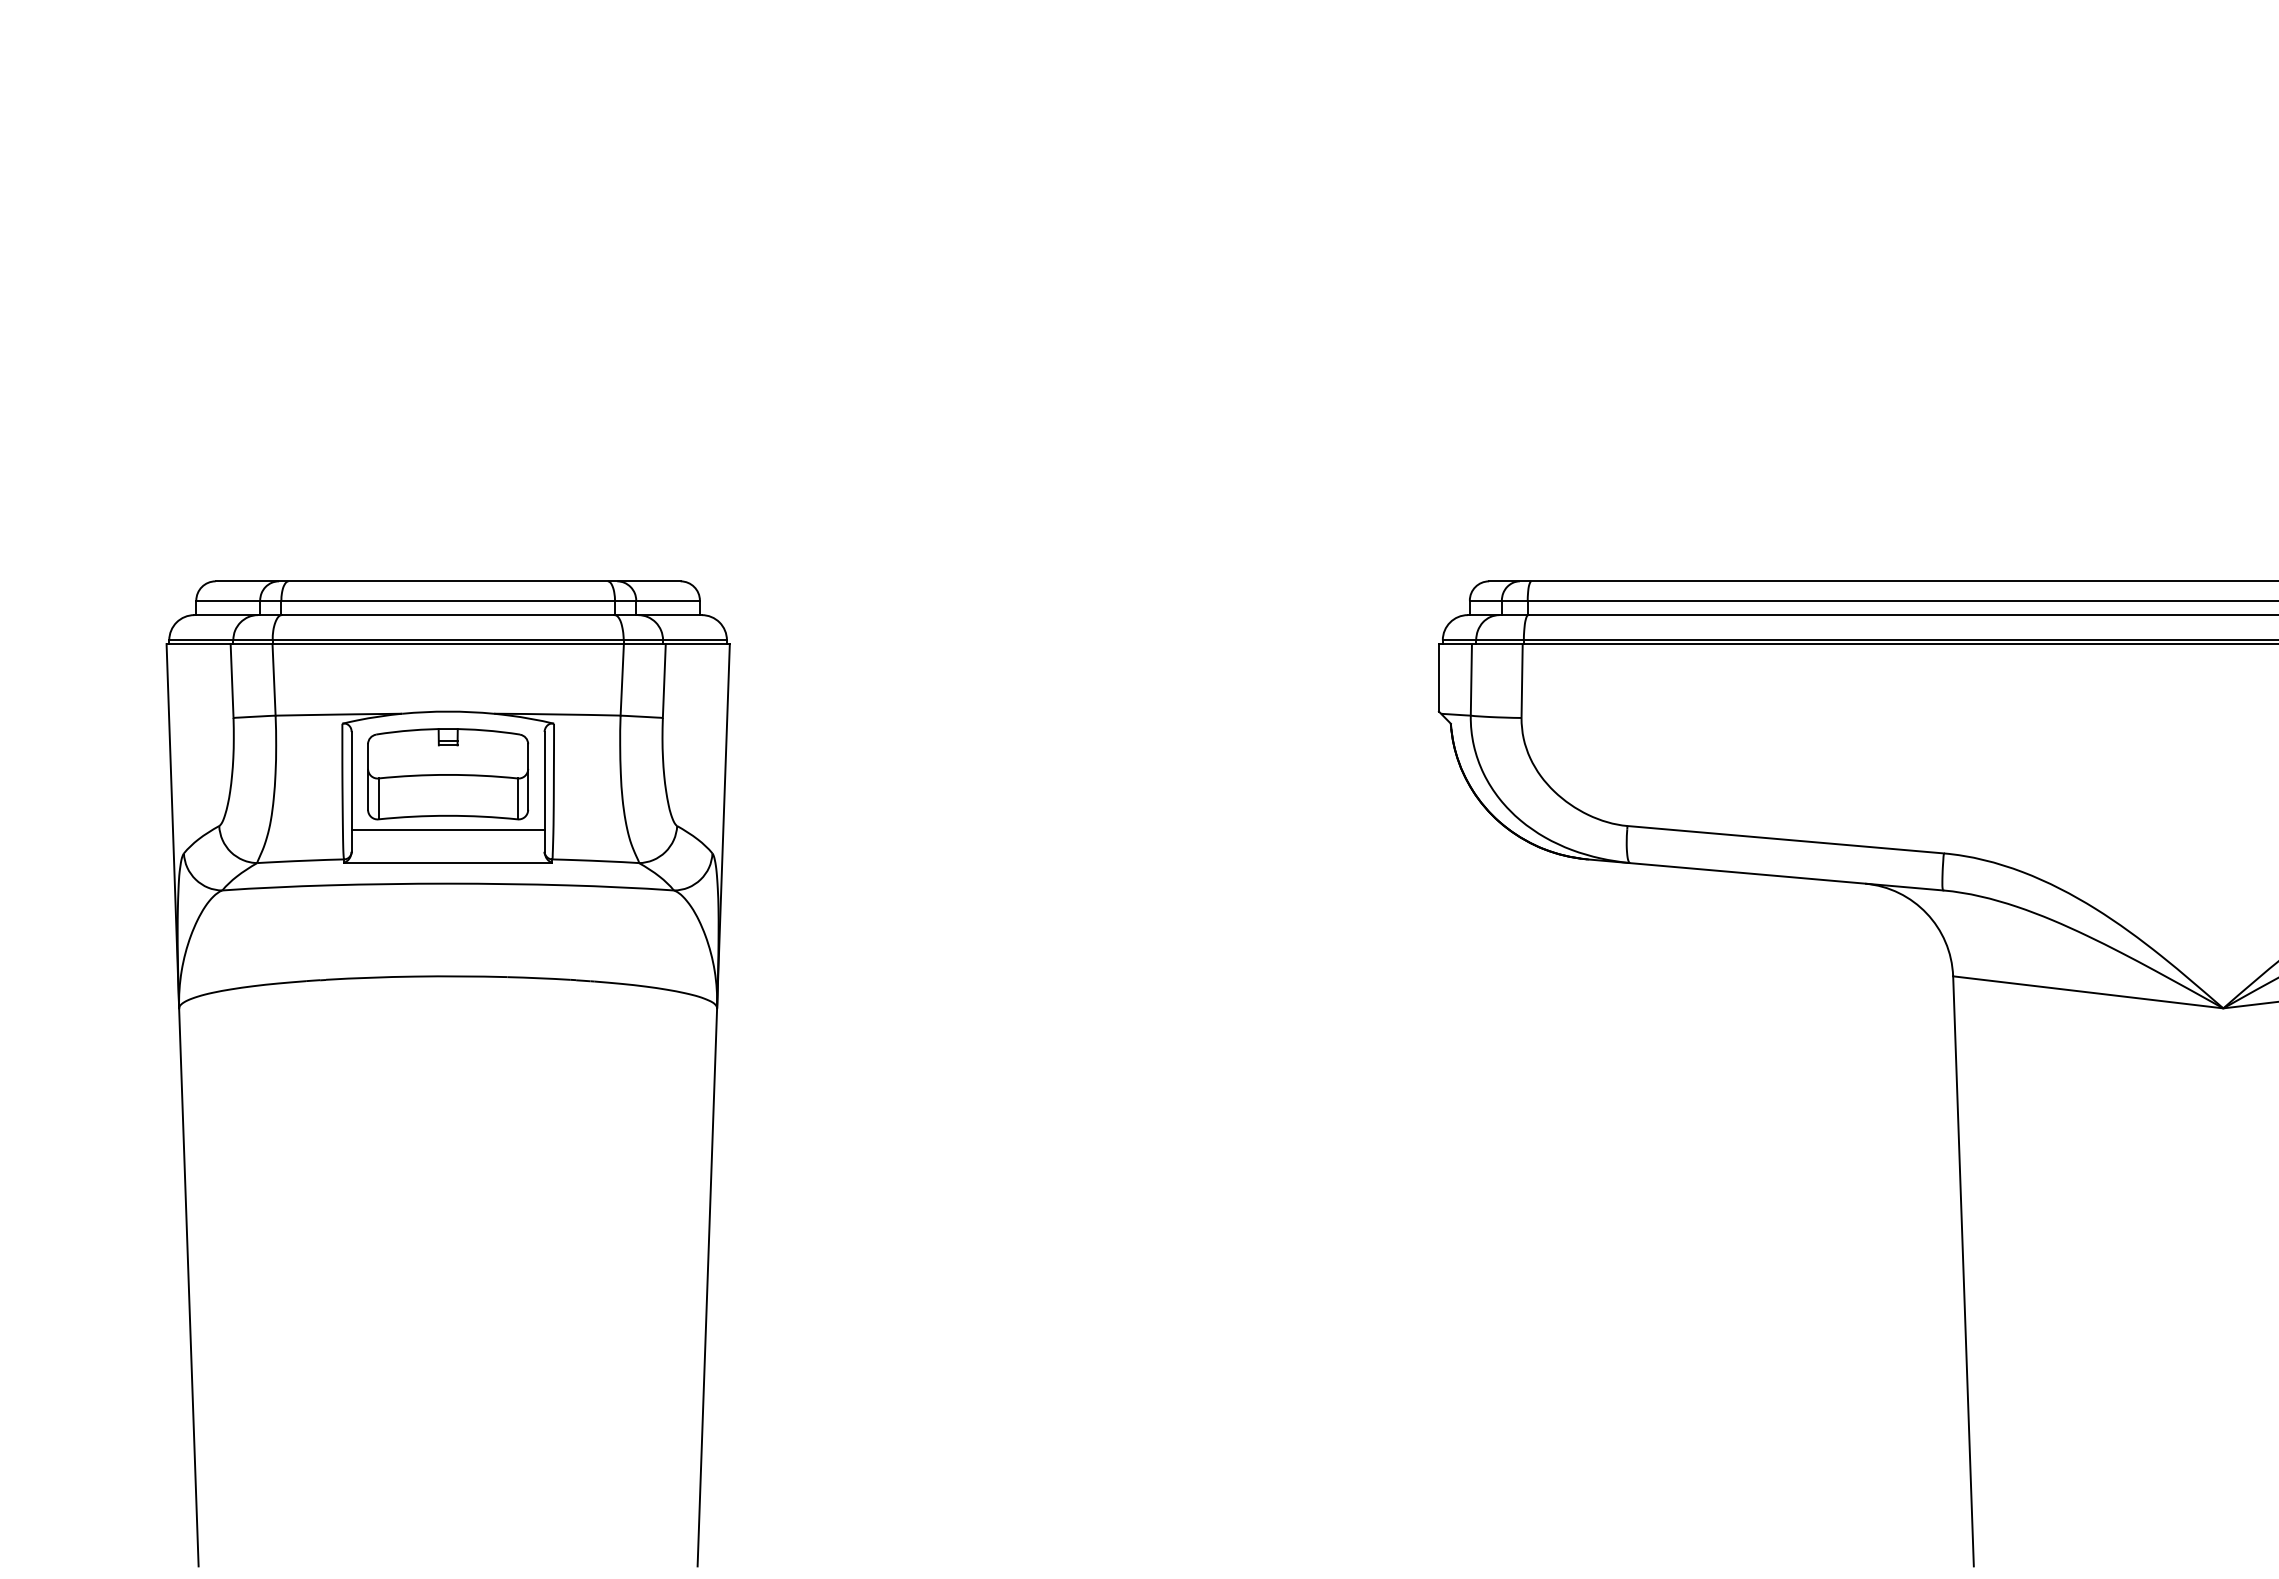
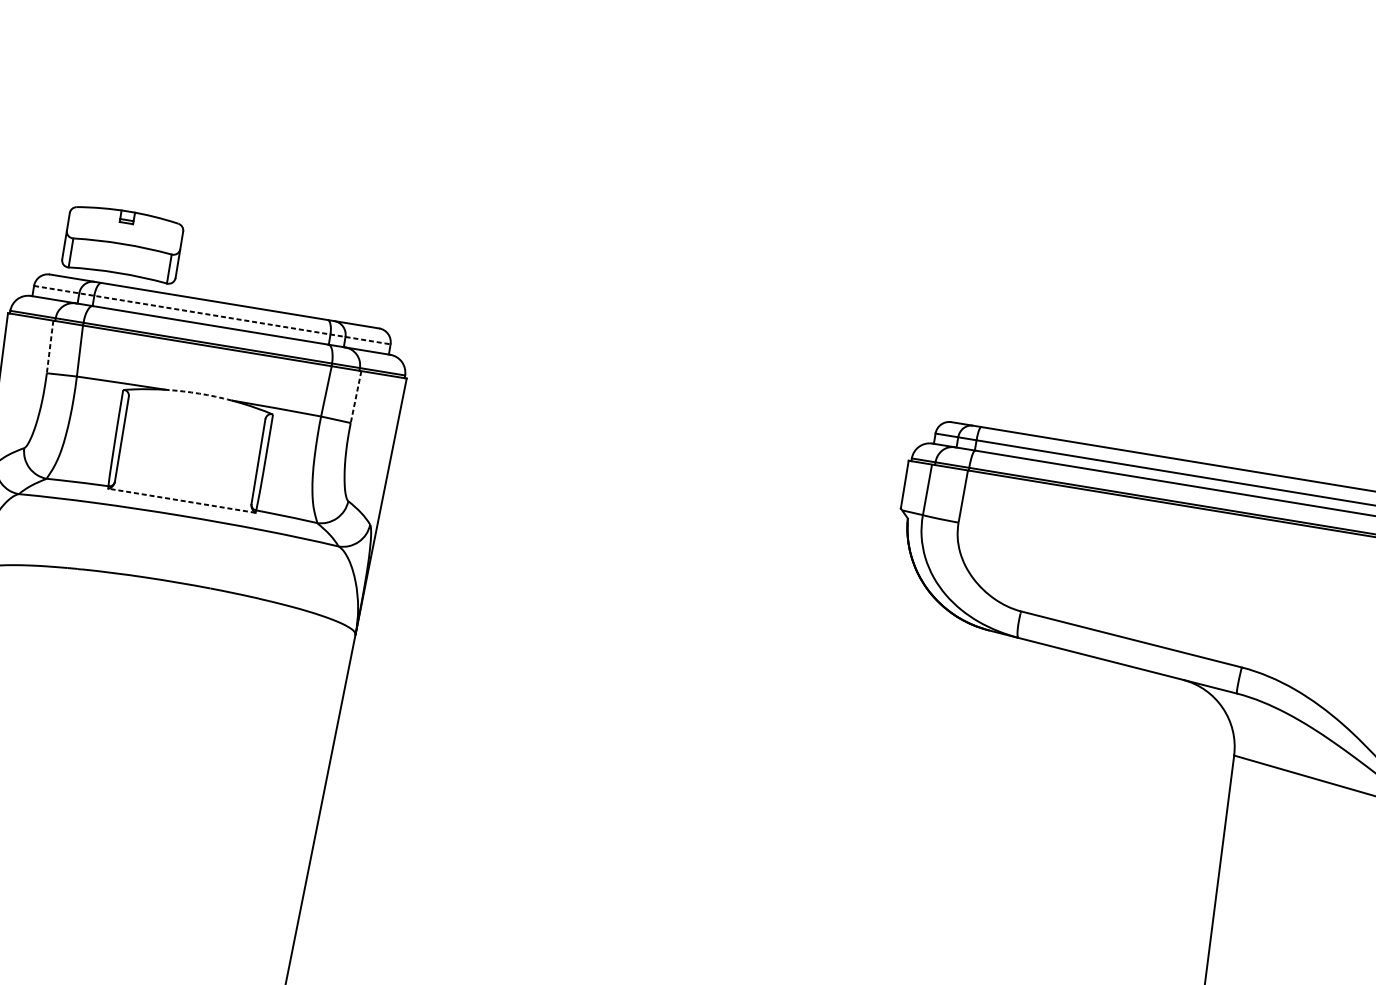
line: (448, 600) -> (212, 315), solid -> dashed
line: (232, 681) -> (50, 347), solid -> dashed
line: (664, 681) -> (356, 397), solid -> dashed
arc: (448, 711) -> (199, 393), solid -> dashed
part: (448, 774) -> (123, 243), moved
line: (447, 829) -> (185, 477), removed
line: (447, 862) -> (181, 500), solid -> dashed

